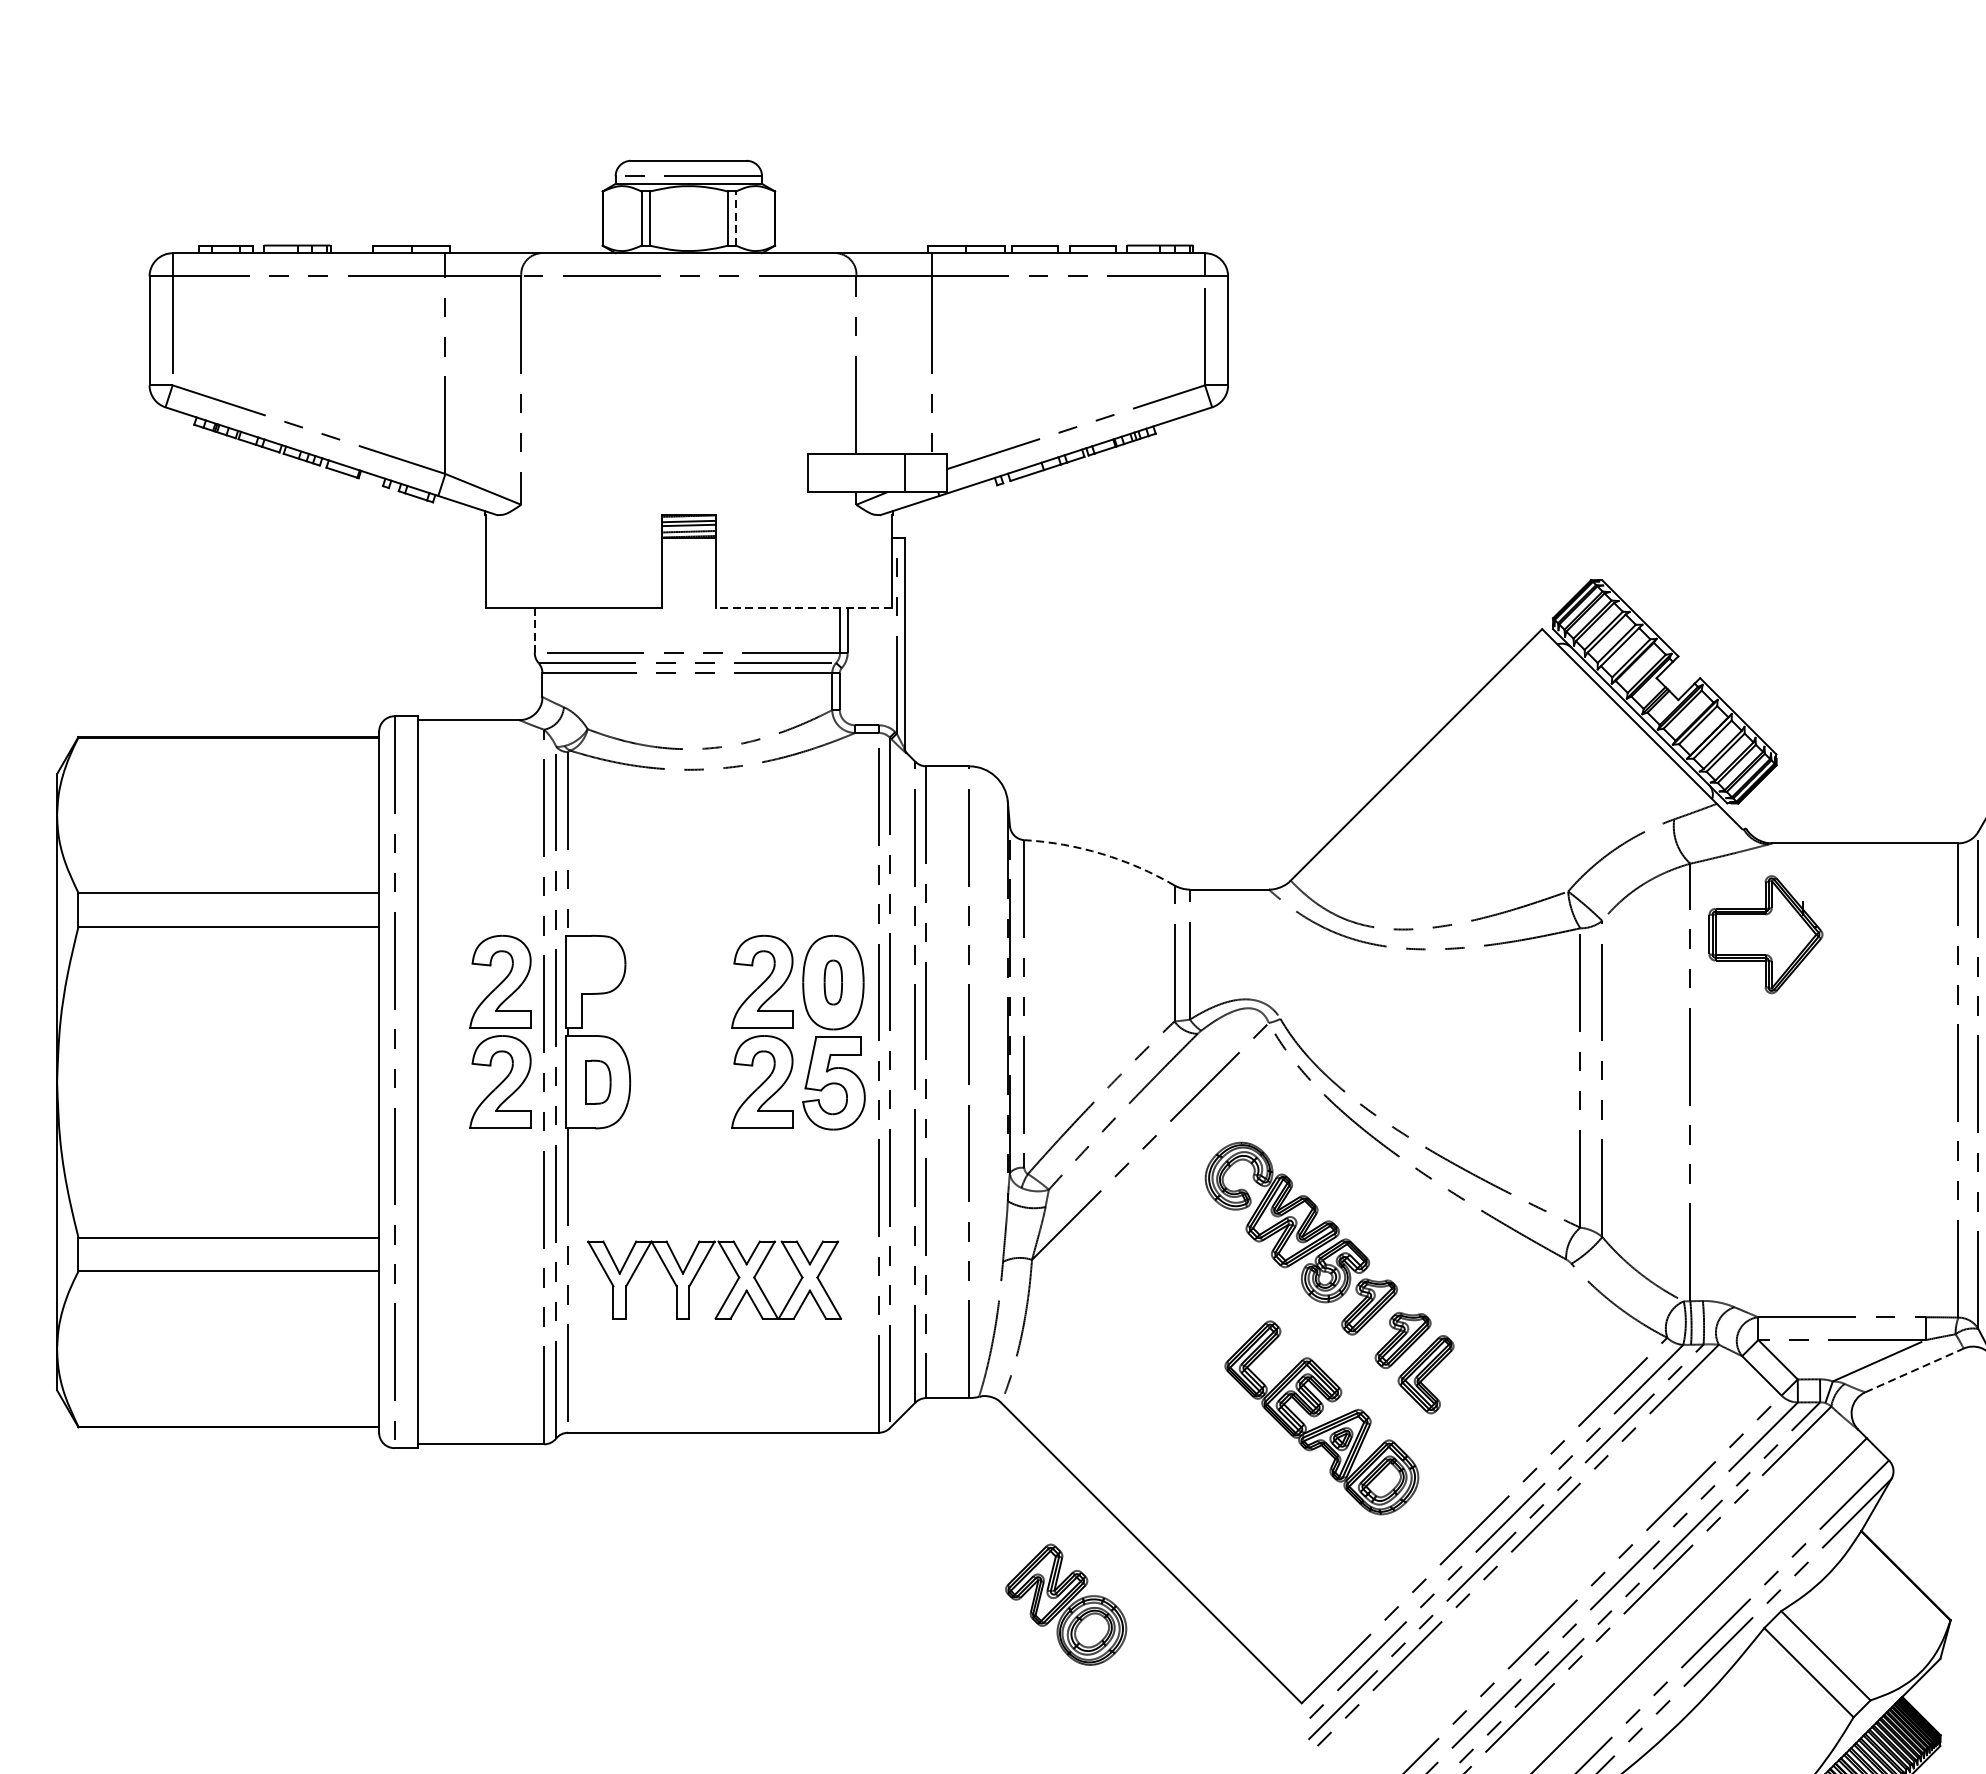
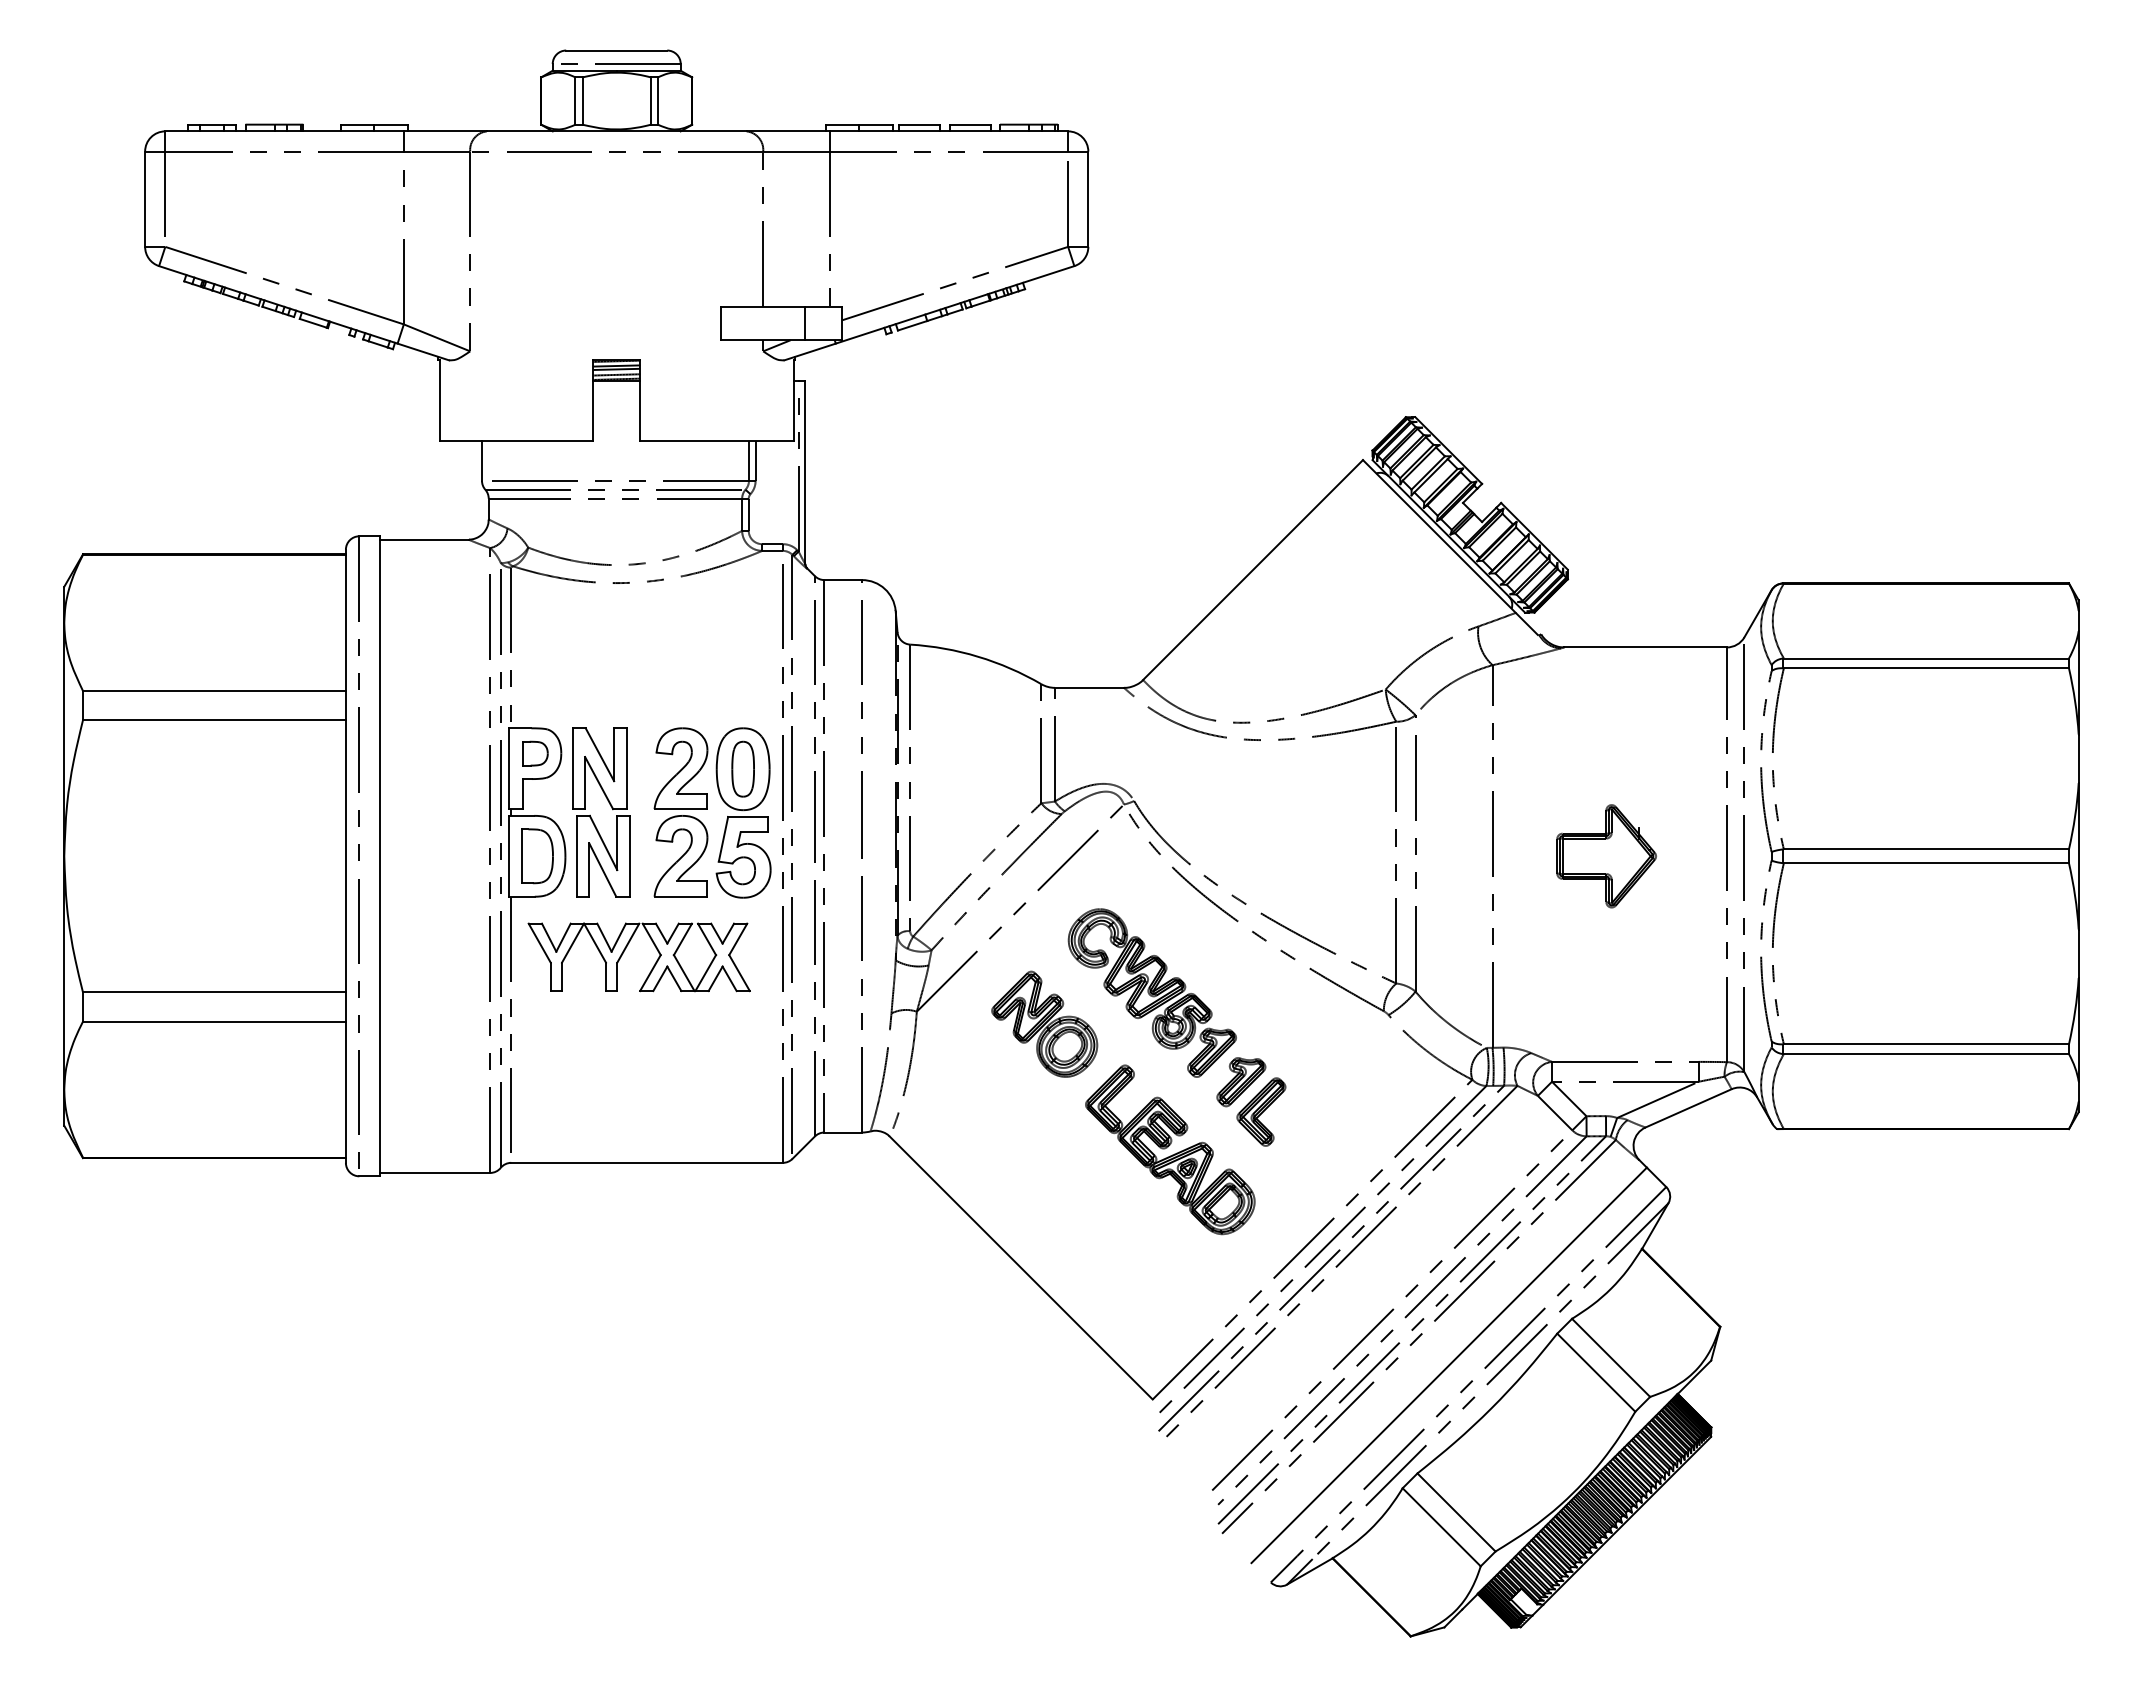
line: (736, 219) -> (658, 101), dashed -> solid
line: (804, 607) -> (717, 441), dashed -> solid
line: (534, 630) -> (481, 461), dashed -> solid
arc: (1102, 853) -> (978, 656), dashed -> solid
part: (1765, 934) -> (1606, 856), moved
part: (595, 964) -> (535, 753), added
part: (832, 981) -> (742, 768), size x1.43
part: (682, 1027) -> (611, 808), added
part: (499, 1032) -> (451, 812), removed
part: (598, 1082) -> (537, 856), size x1.43
part: (698, 1272) -> (625, 950), moved
line: (1915, 1370) -> (1689, 1108), dashed -> solid
part: (1065, 1603) -> (1044, 1023), moved

